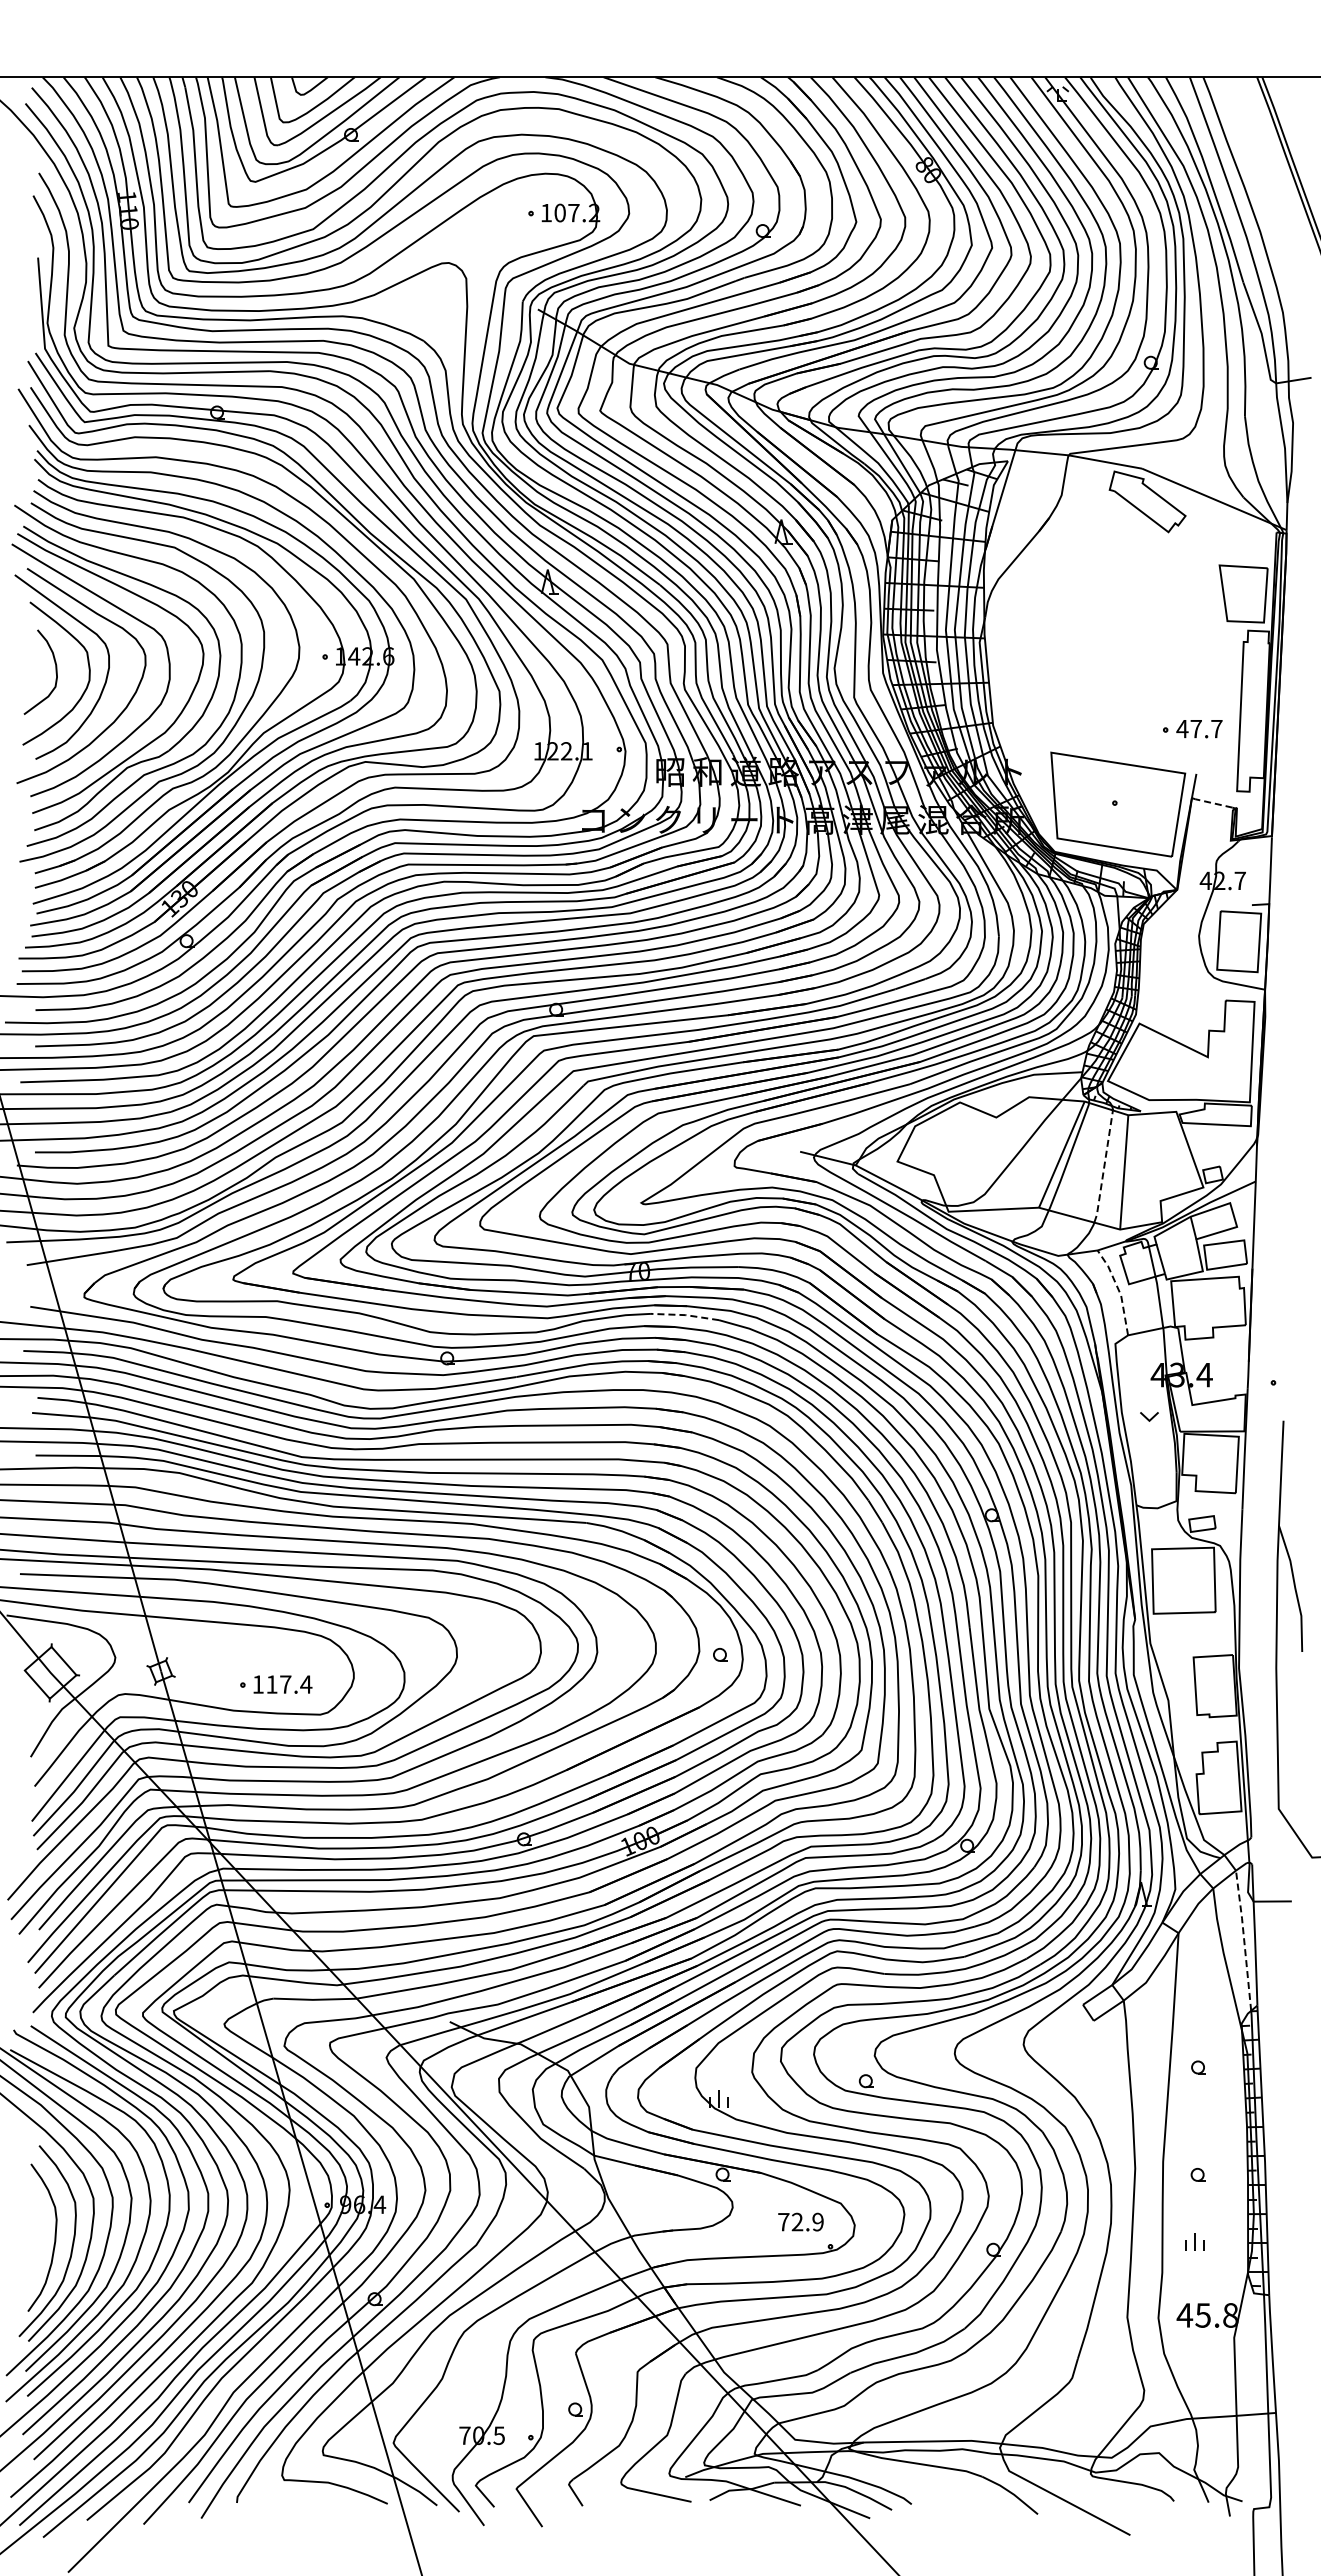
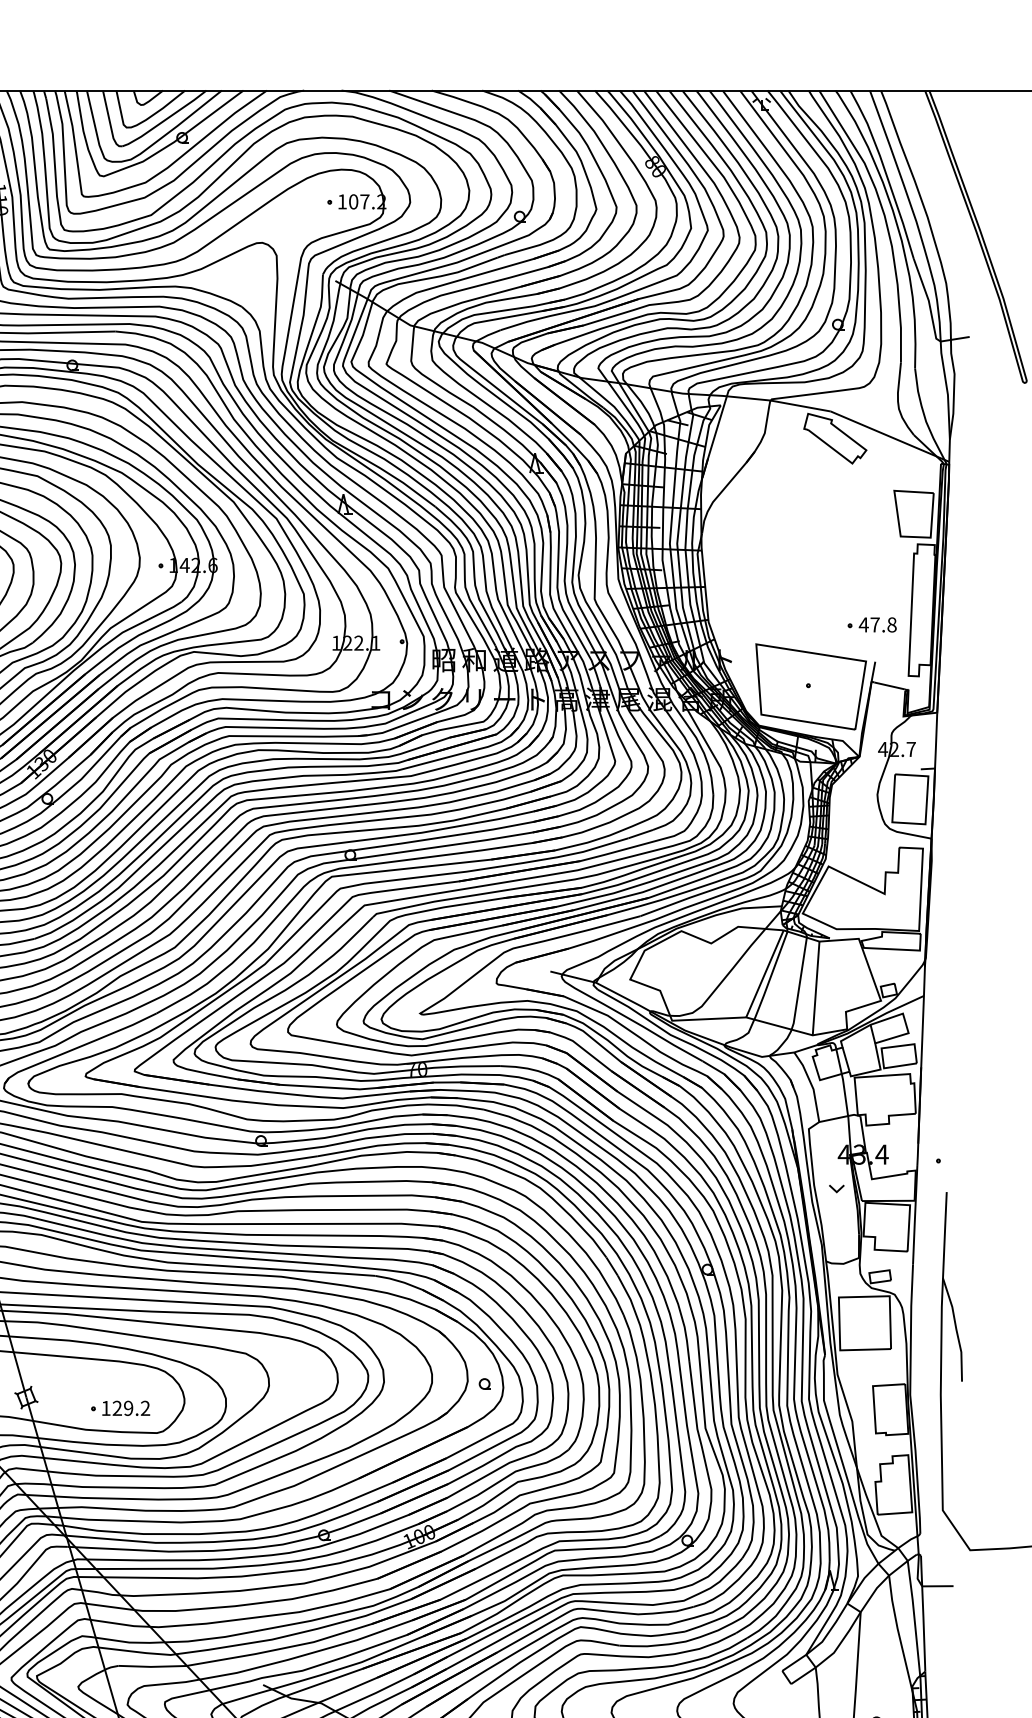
text: (1216, 728) -> (891, 624), 47.7 -> 47.8
line: (1213, 803) -> (889, 686), dashed -> solid
line: (1104, 1166) -> (799, 983), dashed -> solid
line: (1118, 1290) -> (811, 1085), dashed -> solid
line: (685, 1315) -> (456, 1105), dashed -> solid
text: (289, 1684) -> (131, 1408), 117.4 -> 129.2
line: (1244, 1940) -> (914, 1618), dashed -> solid

